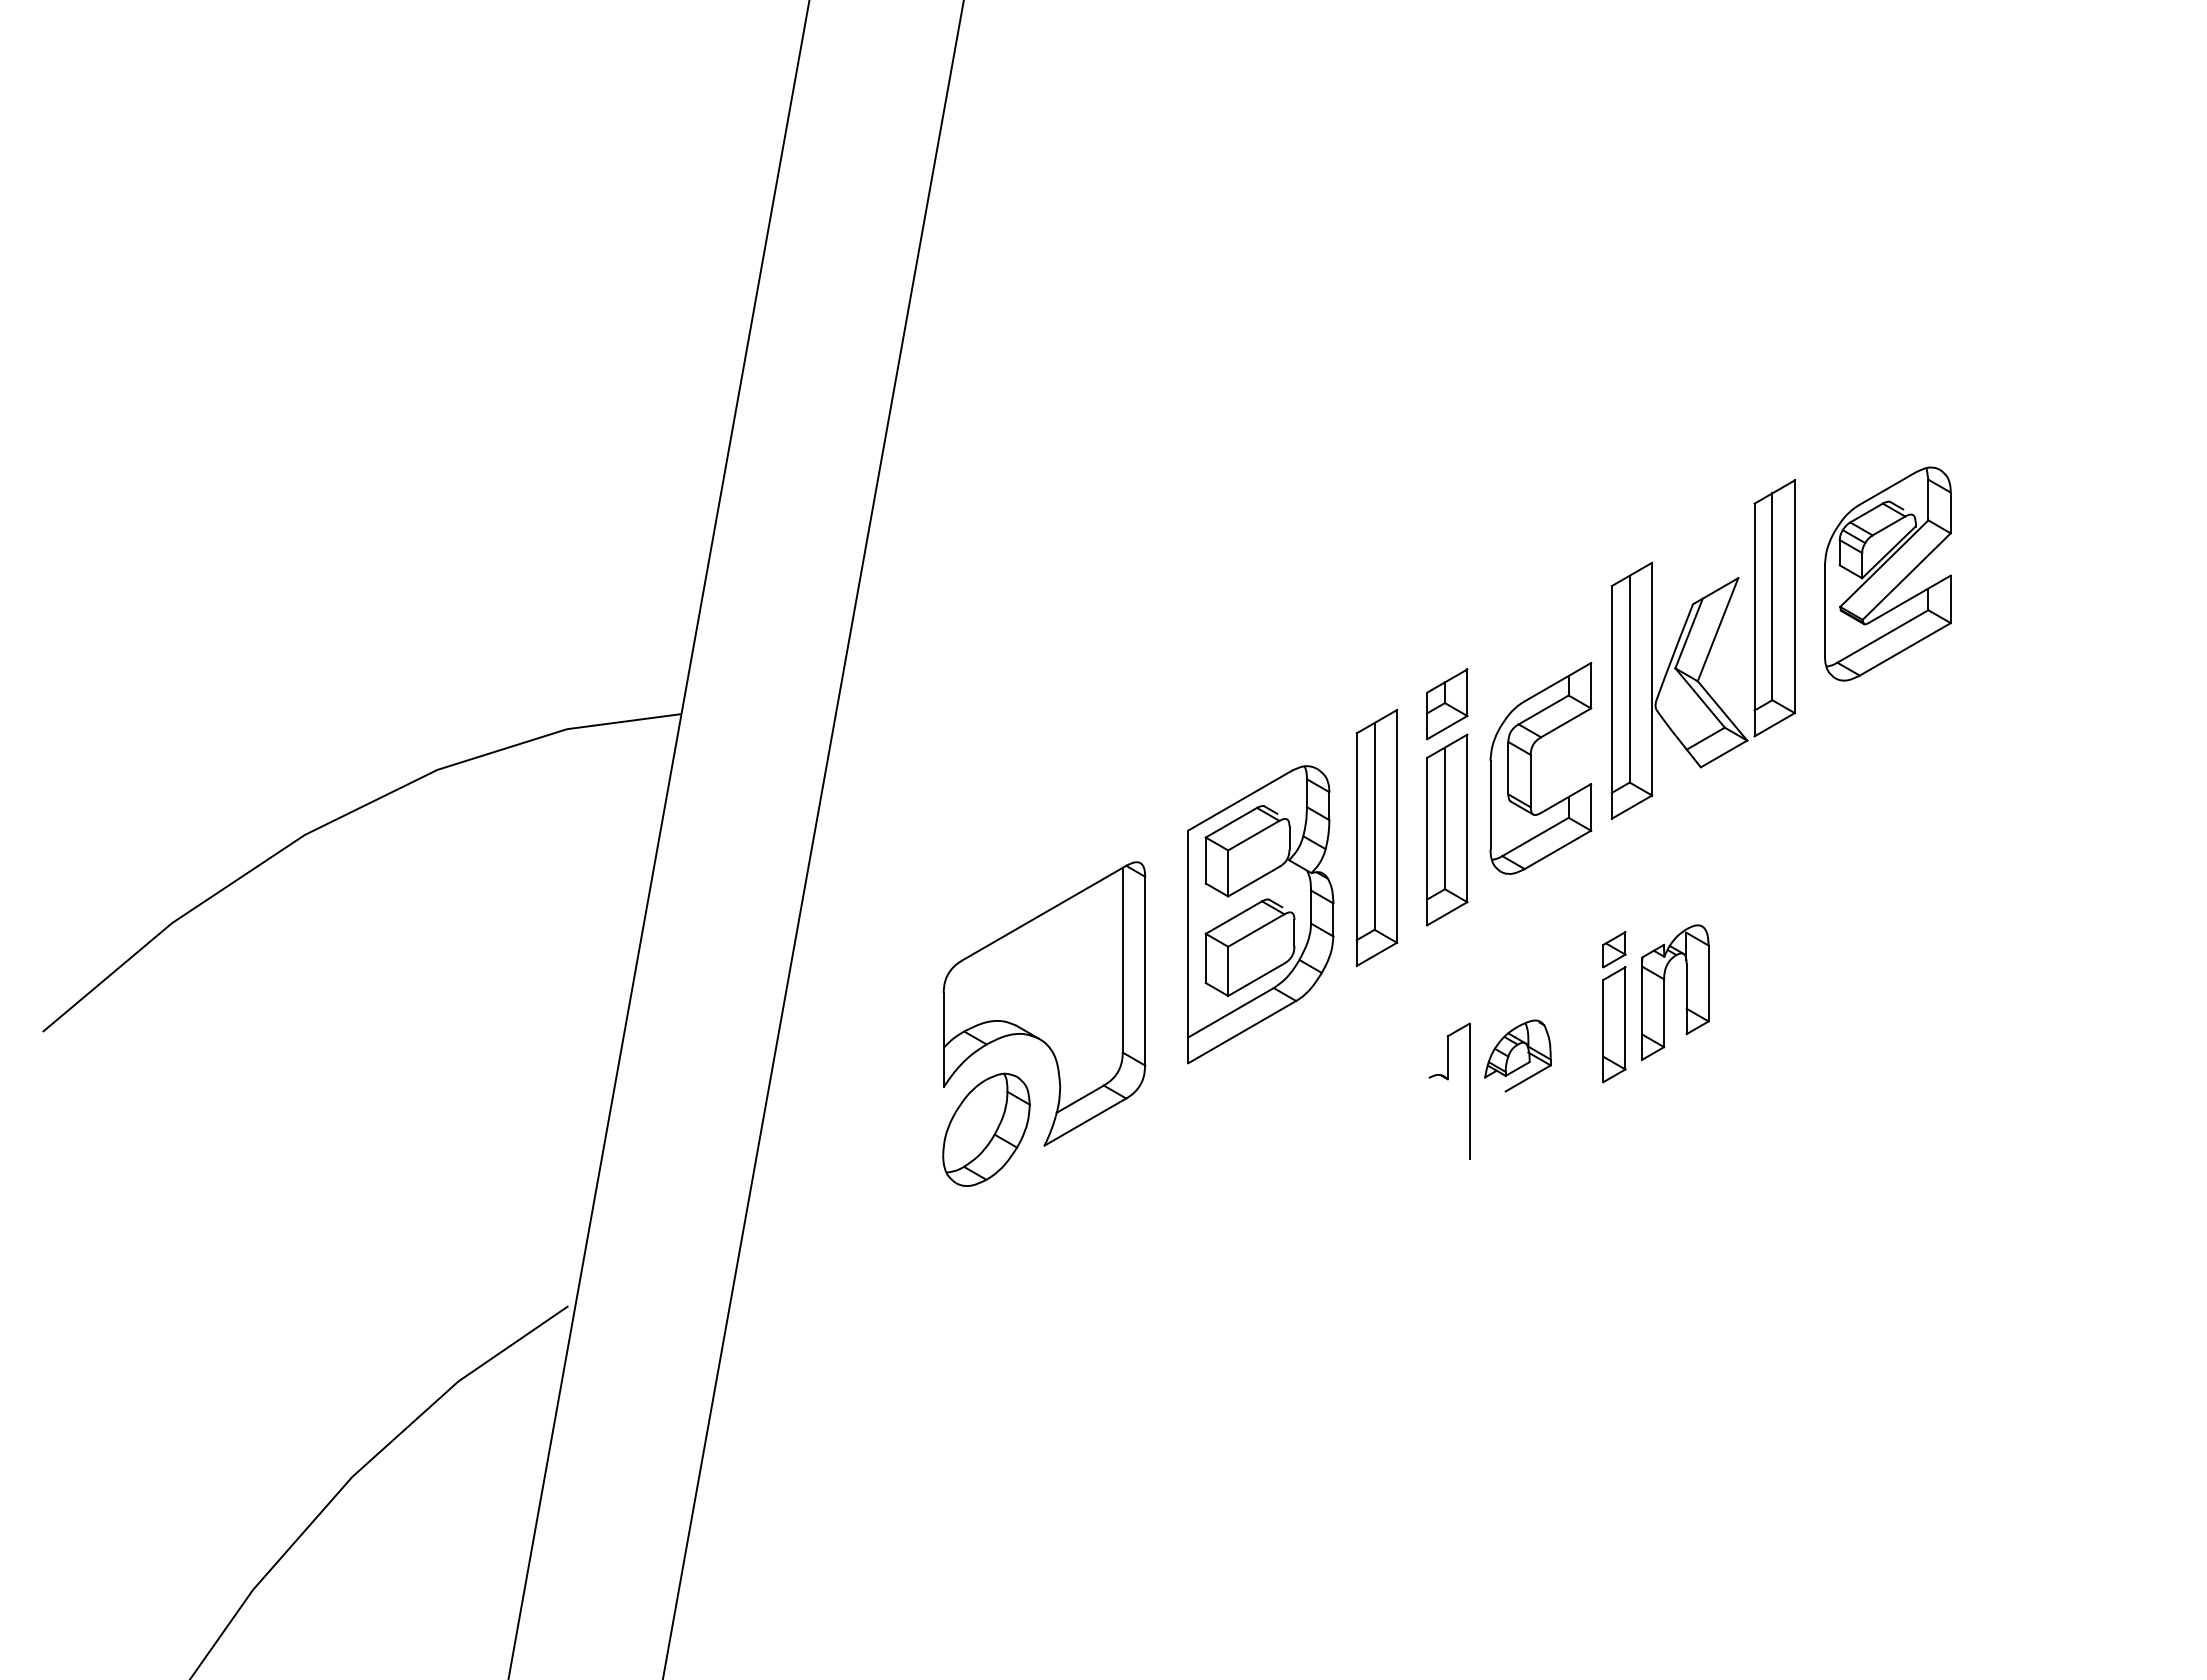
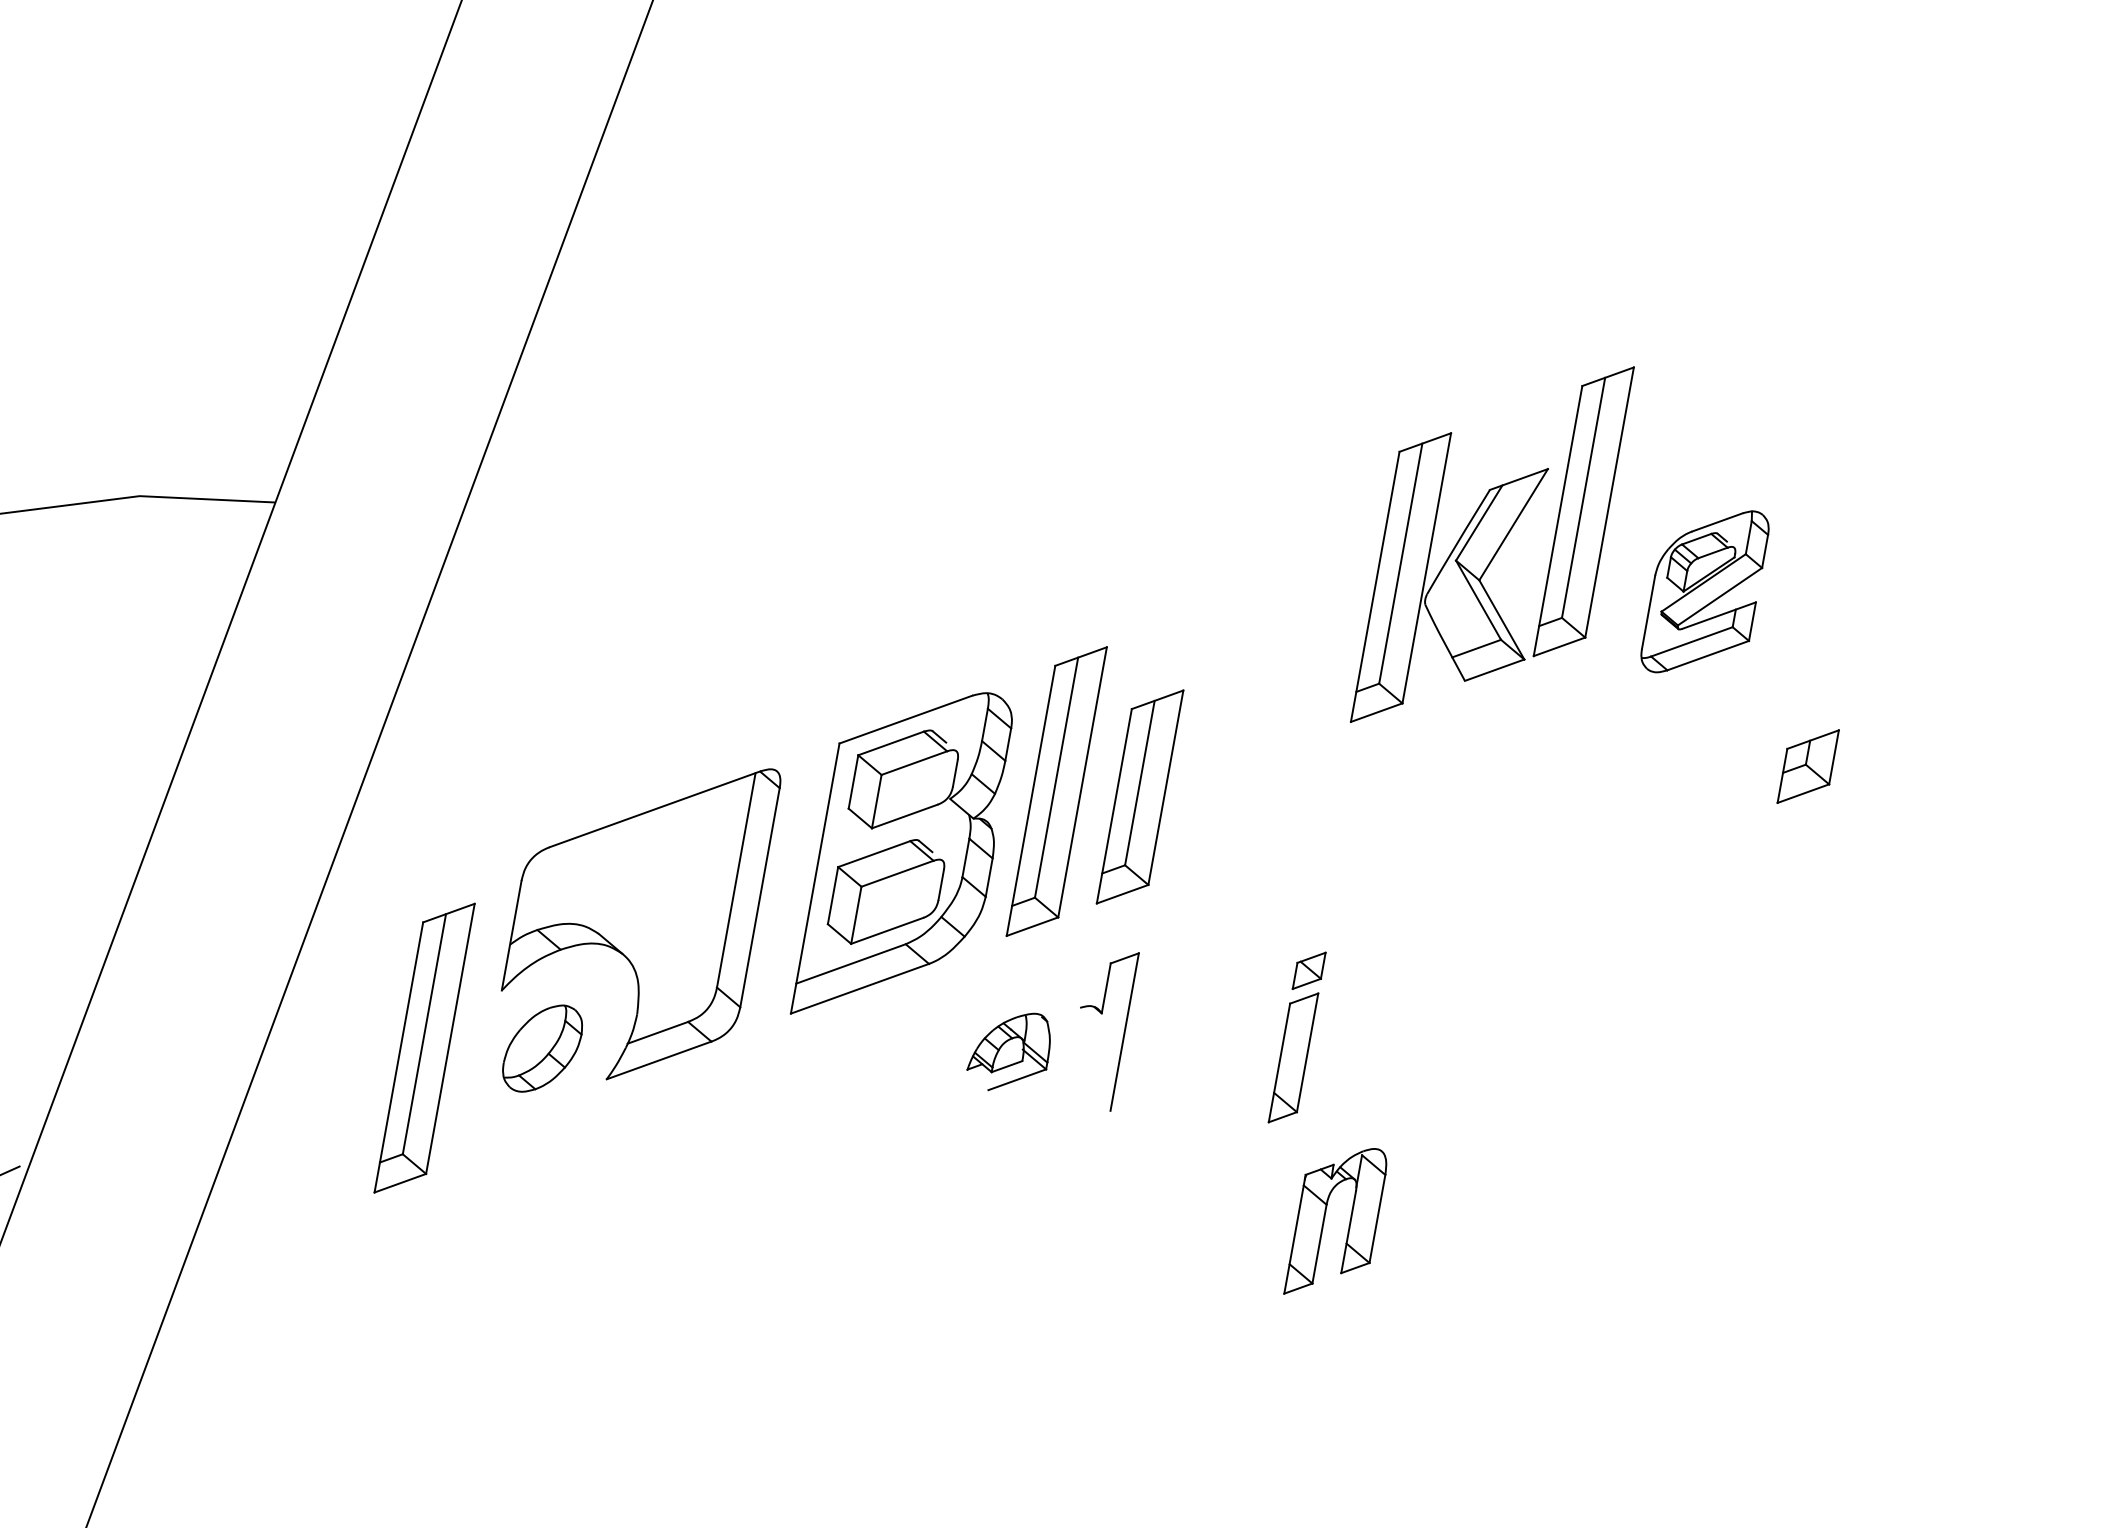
part: (1887, 573) -> (1704, 591), size x0.7
part: (1702, 649) -> (1491, 544), moved
part: (1447, 704) -> (1808, 766), moved
part: (1531, 768) -> (1250, 743), removed
part: (1664, 992) -> (1324, 1220), moved
part: (1517, 1055) -> (1009, 1050), moved
part: (1448, 1080) -> (1102, 1014), moved
part: (986, 1129) -> (542, 1048), size x0.7
part: (887, 1147) -> (424, 1048), added

